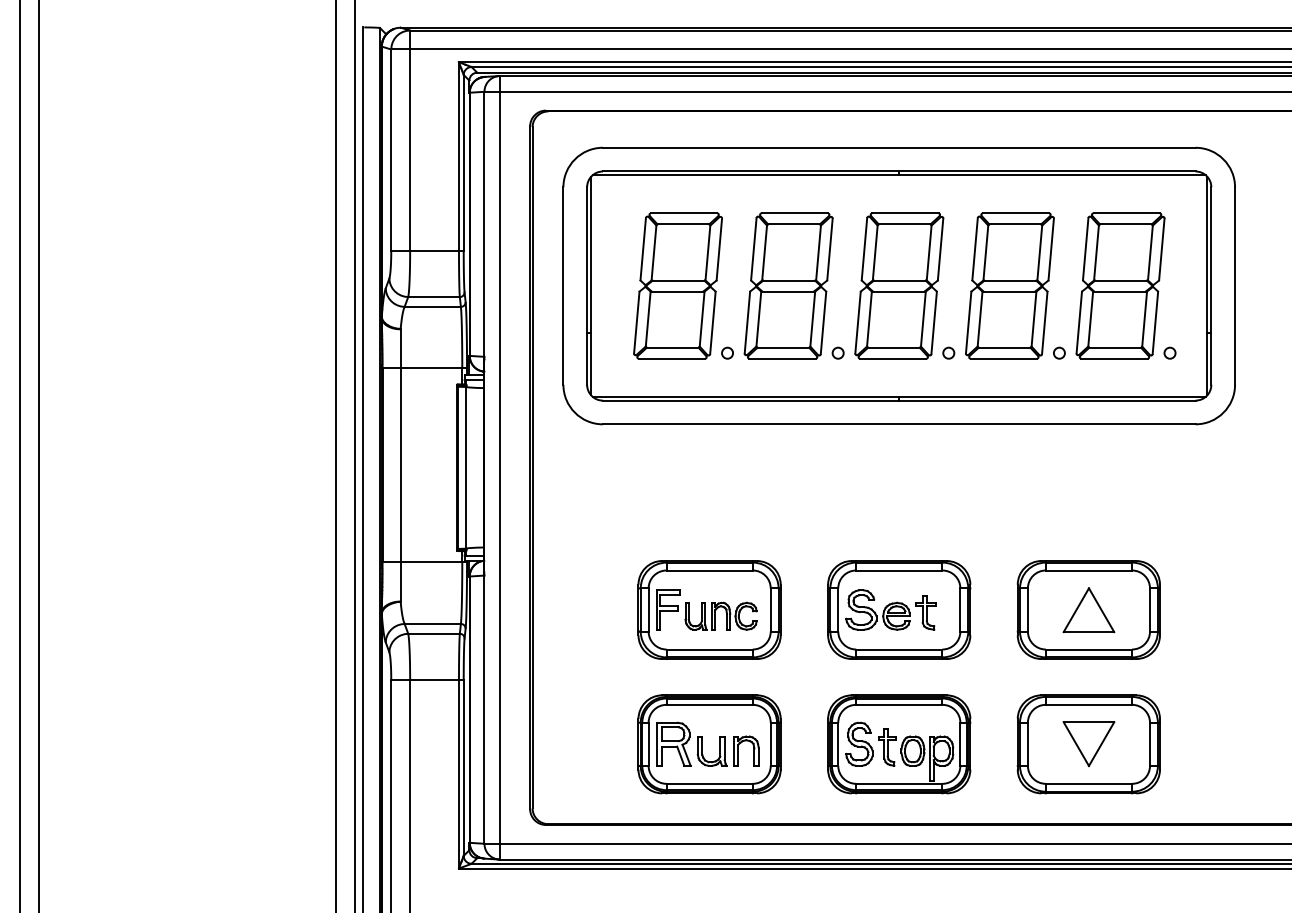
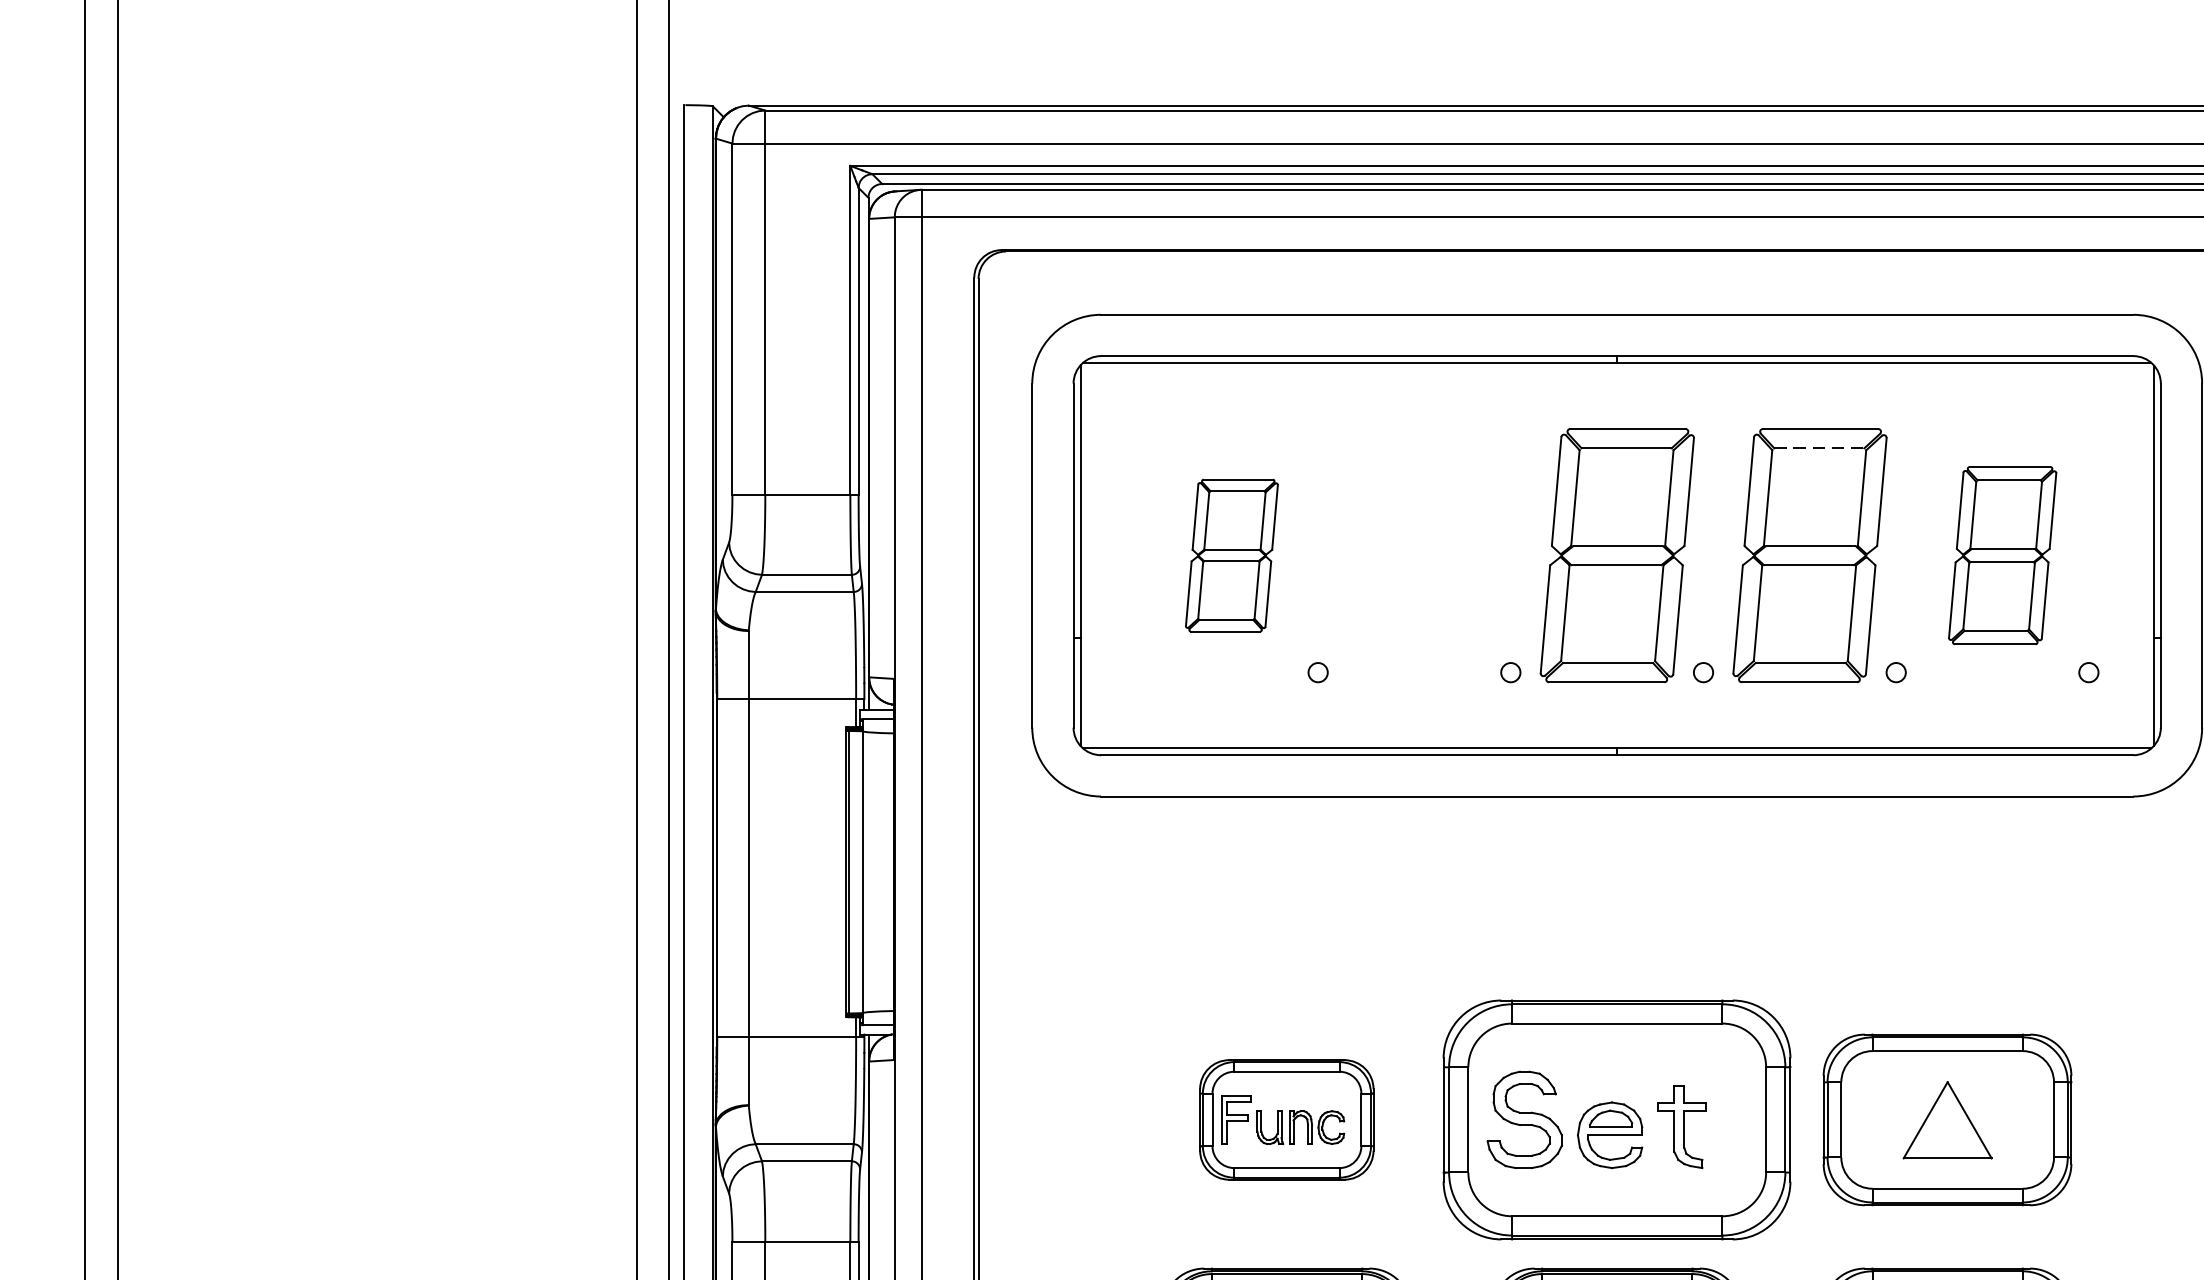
line: (1015, 224) -> (1819, 448), solid -> dashed
part: (677, 285) -> (1230, 554), size x0.6
part: (788, 285) -> (1424, 554), removed
part: (1120, 285) -> (2002, 554), size x0.7
part: (709, 609) -> (1286, 1119), size x0.7
part: (899, 609) -> (1617, 1119), size x1.4

